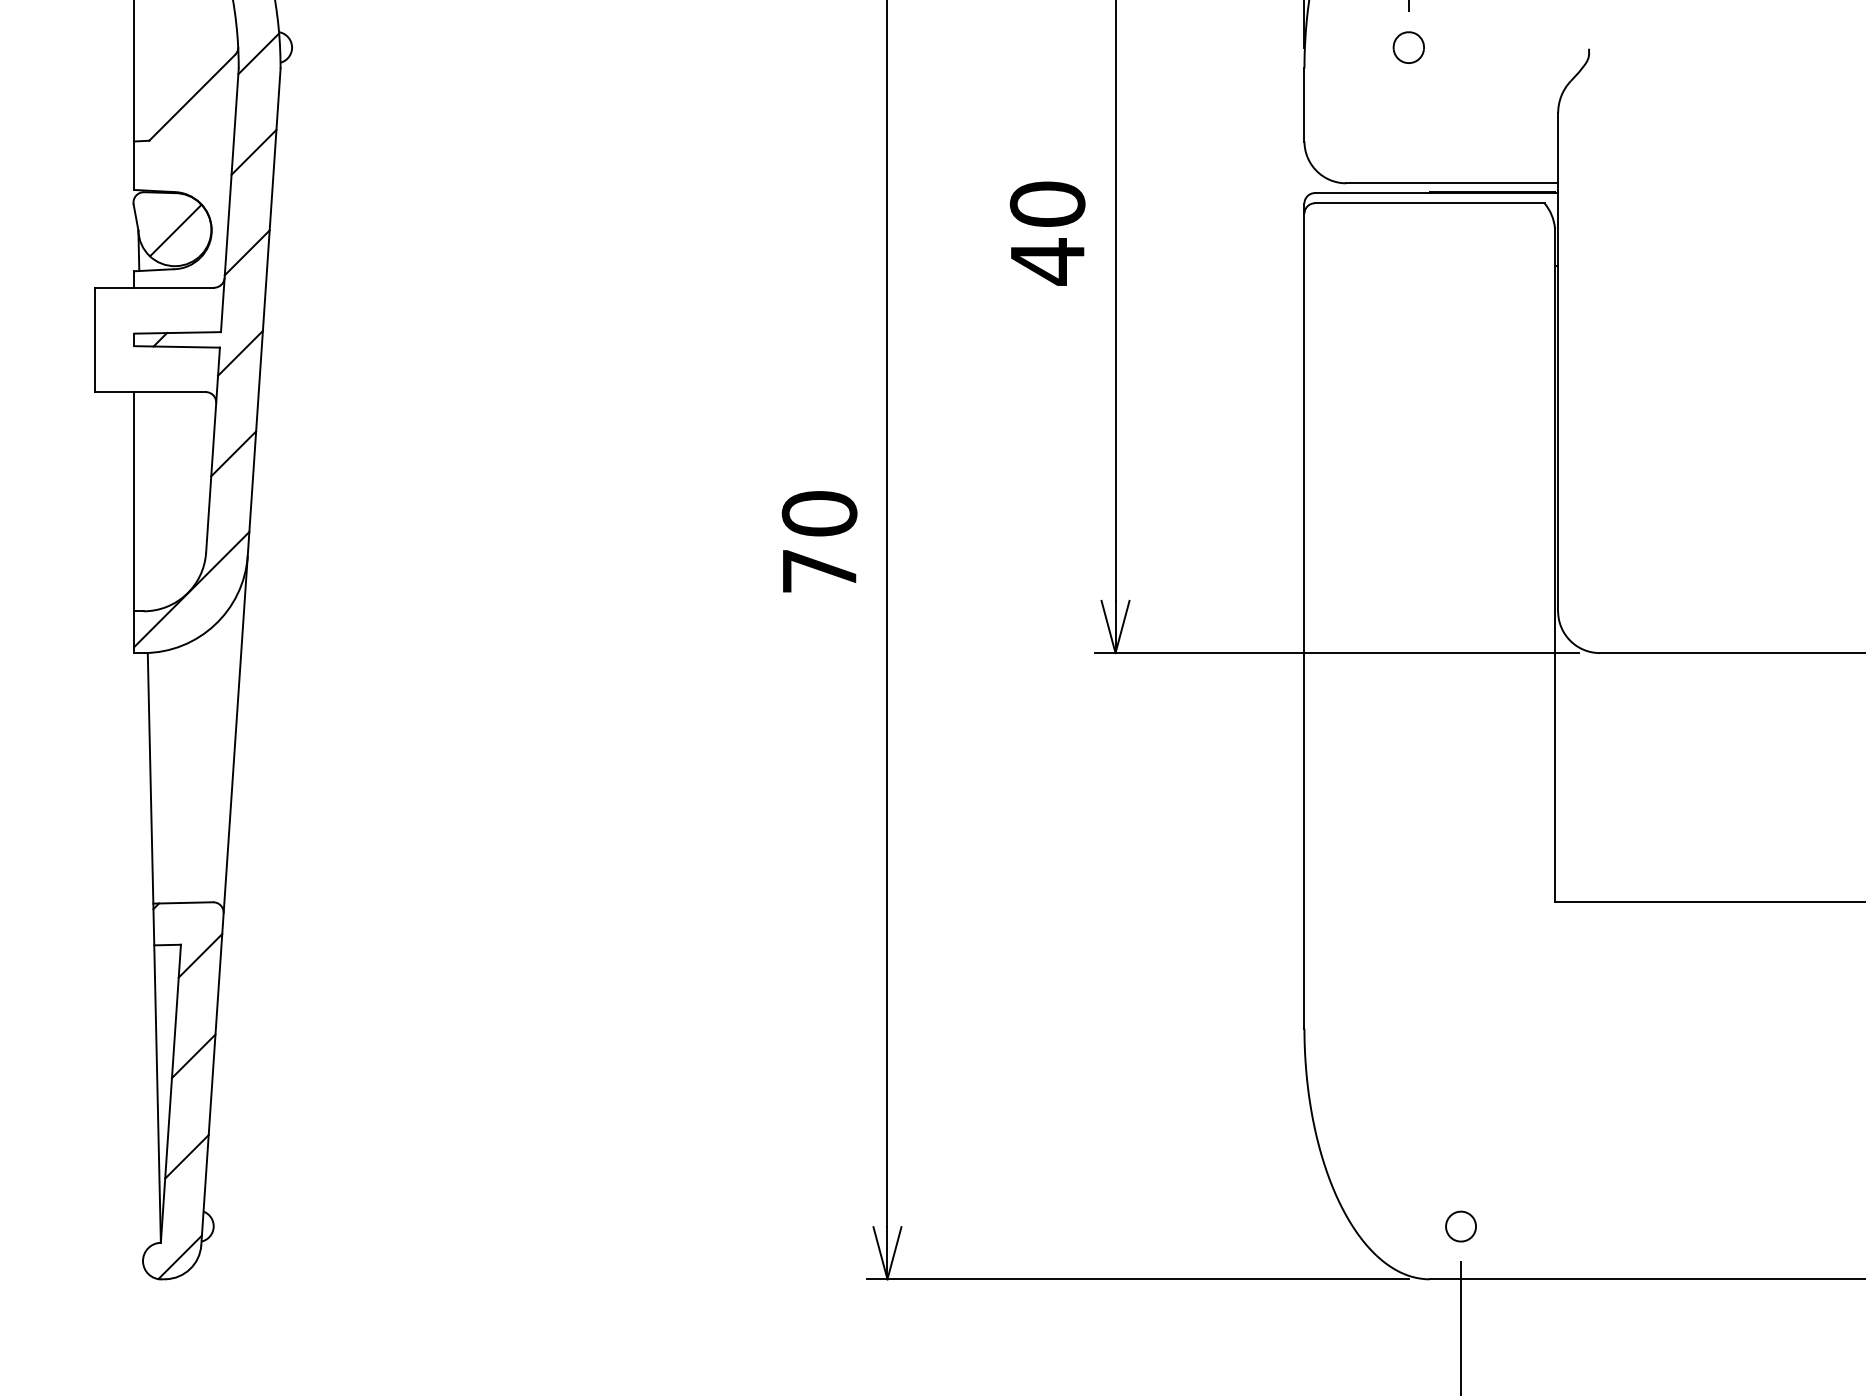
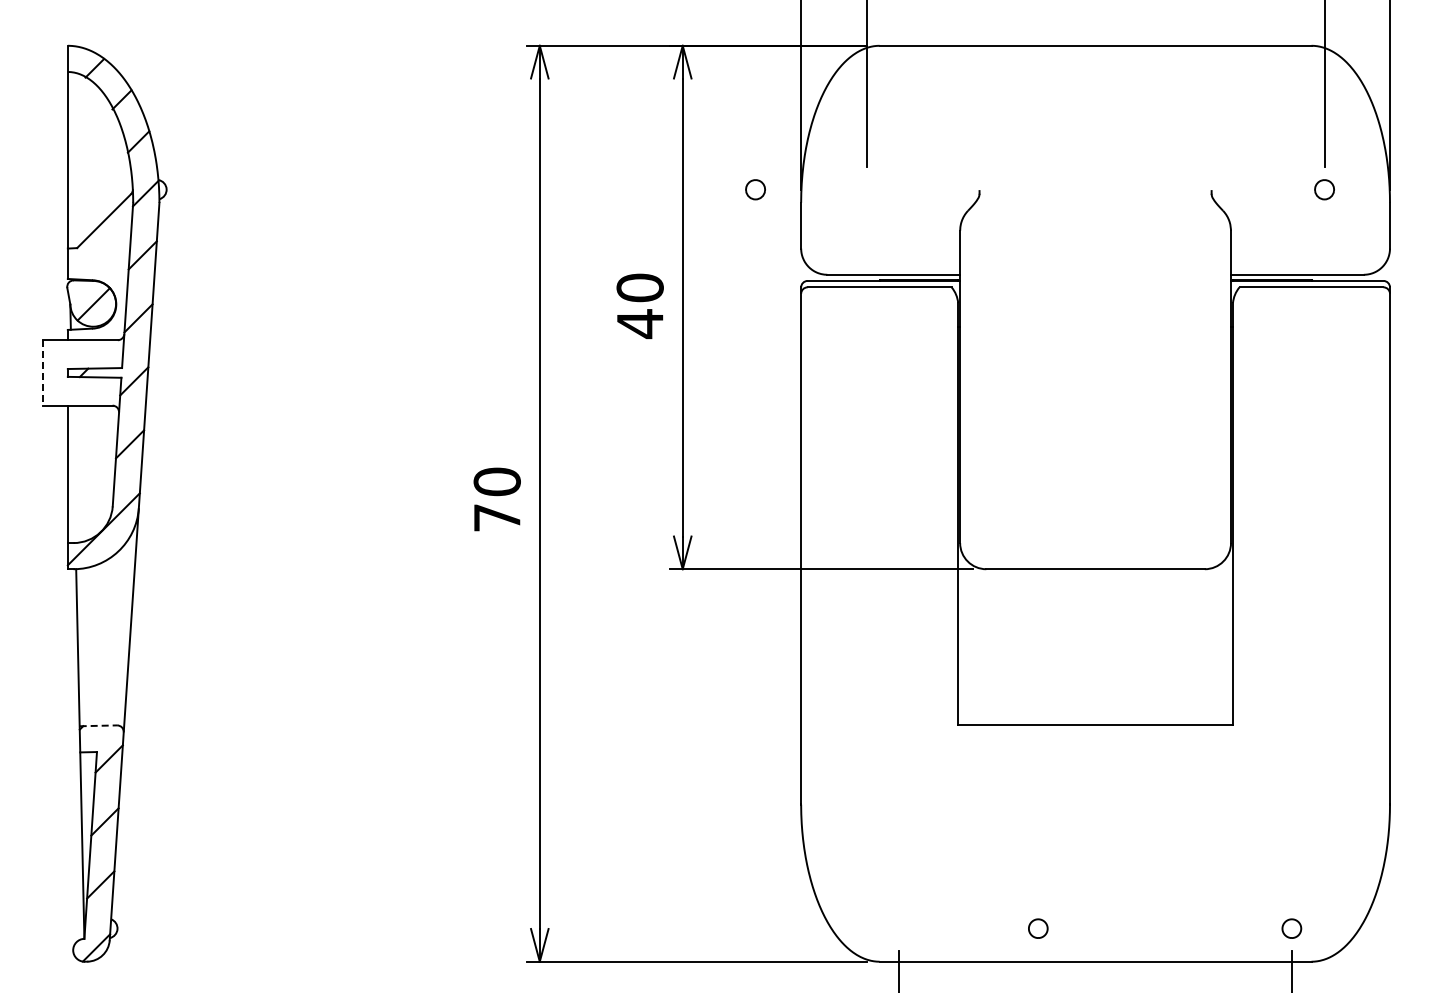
part: (1408, 47) -> (755, 189), moved
line: (94, 339) -> (42, 372), solid -> dashed
line: (183, 902) -> (98, 725), solid -> dashed
part: (1461, 1226) -> (1038, 928), moved

